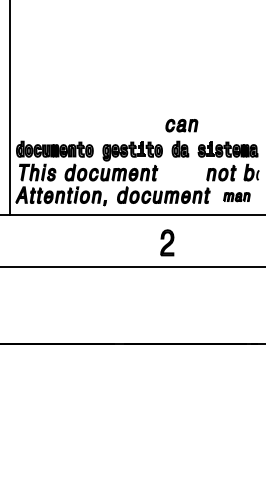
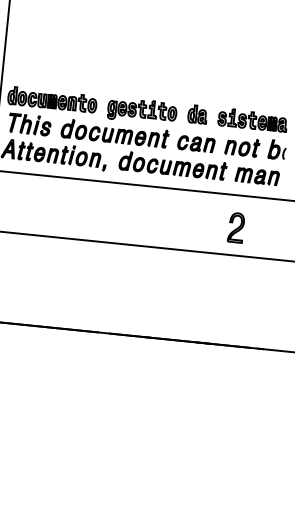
part: (181, 125) -> (195, 143), moved
part: (236, 196) -> (257, 175), size x1.43
part: (167, 242) -> (236, 227), moved

